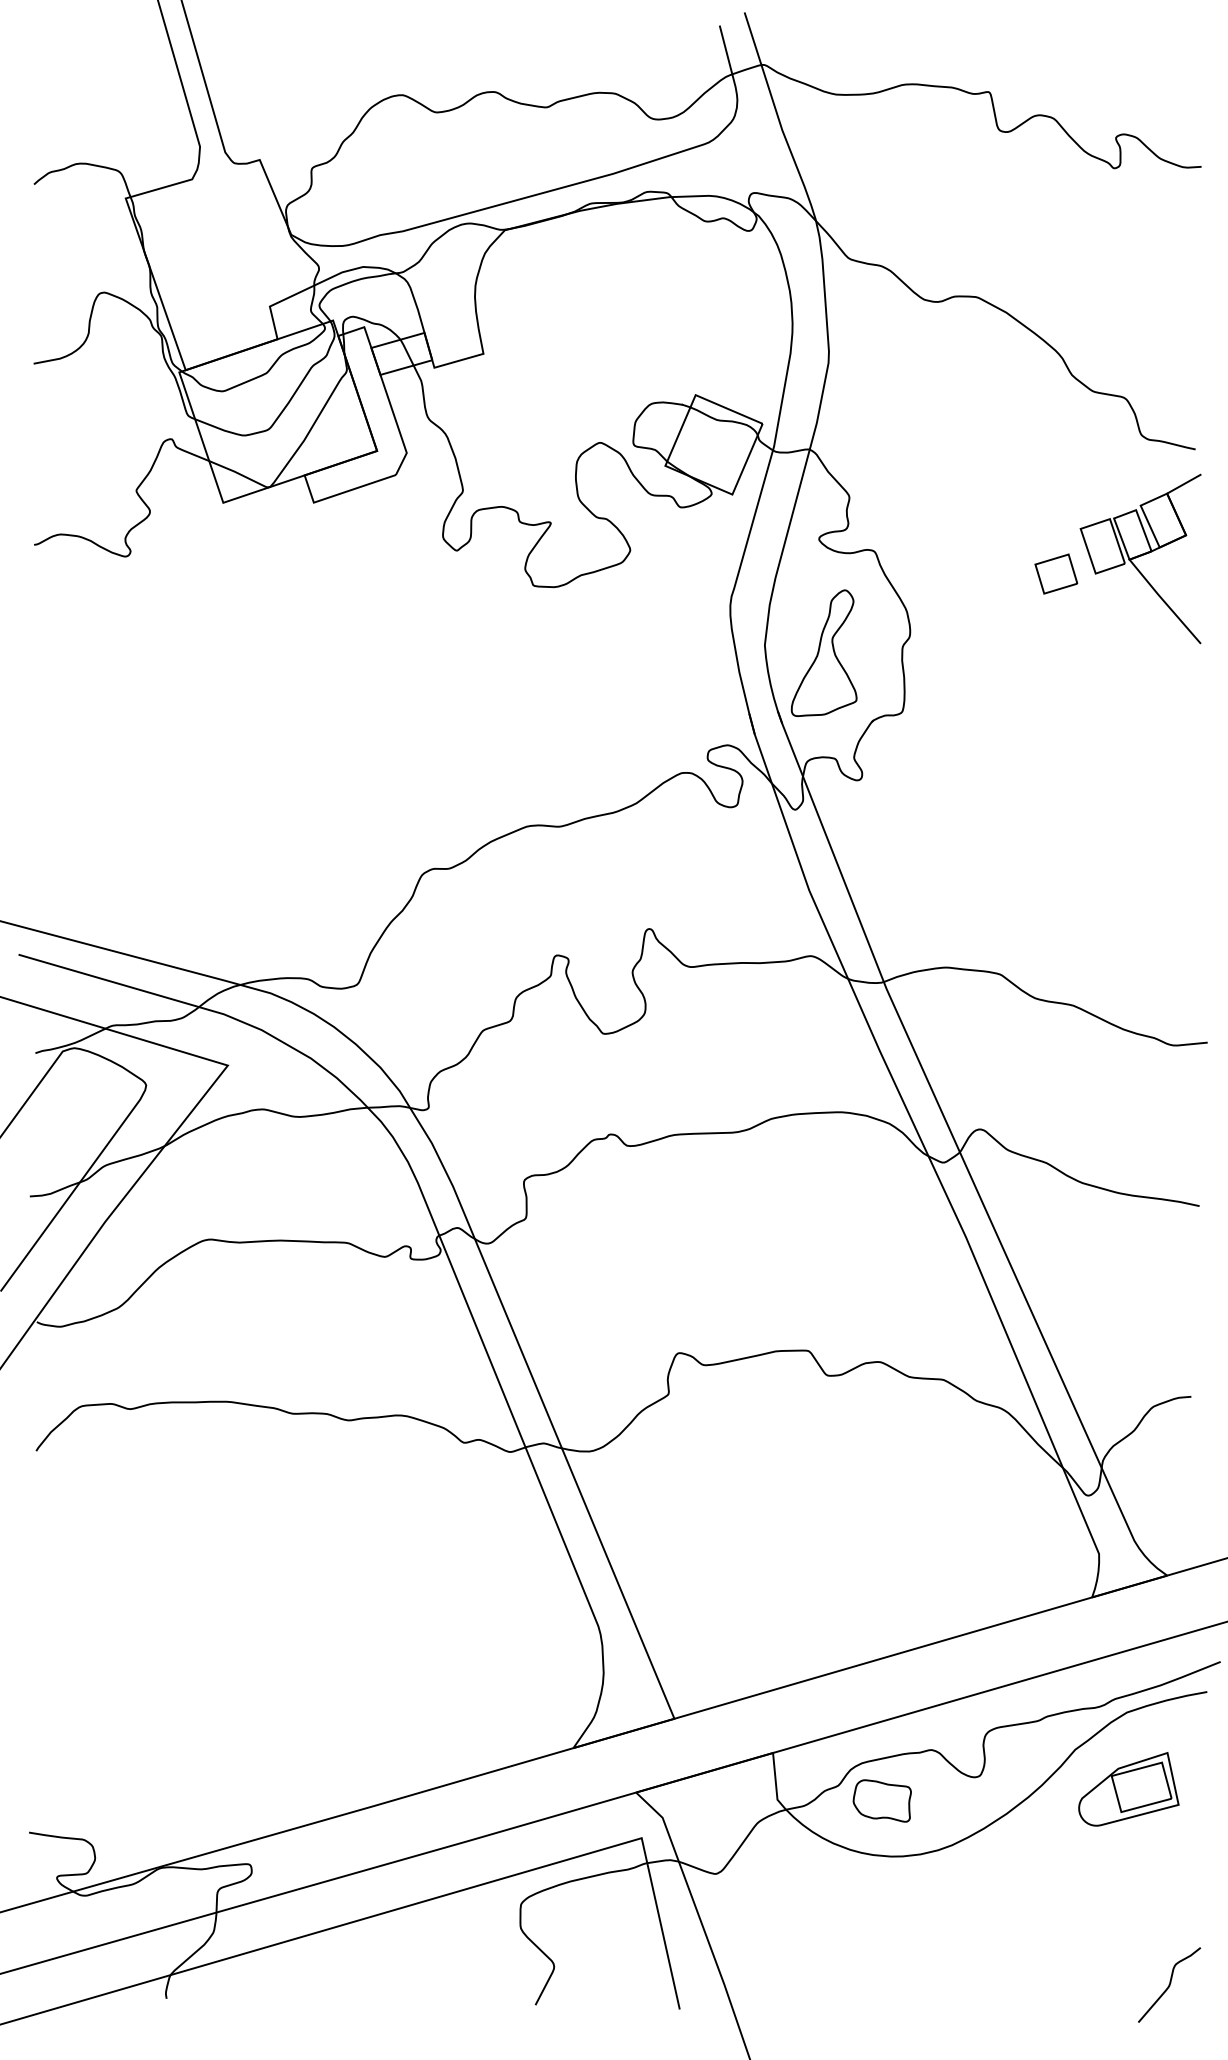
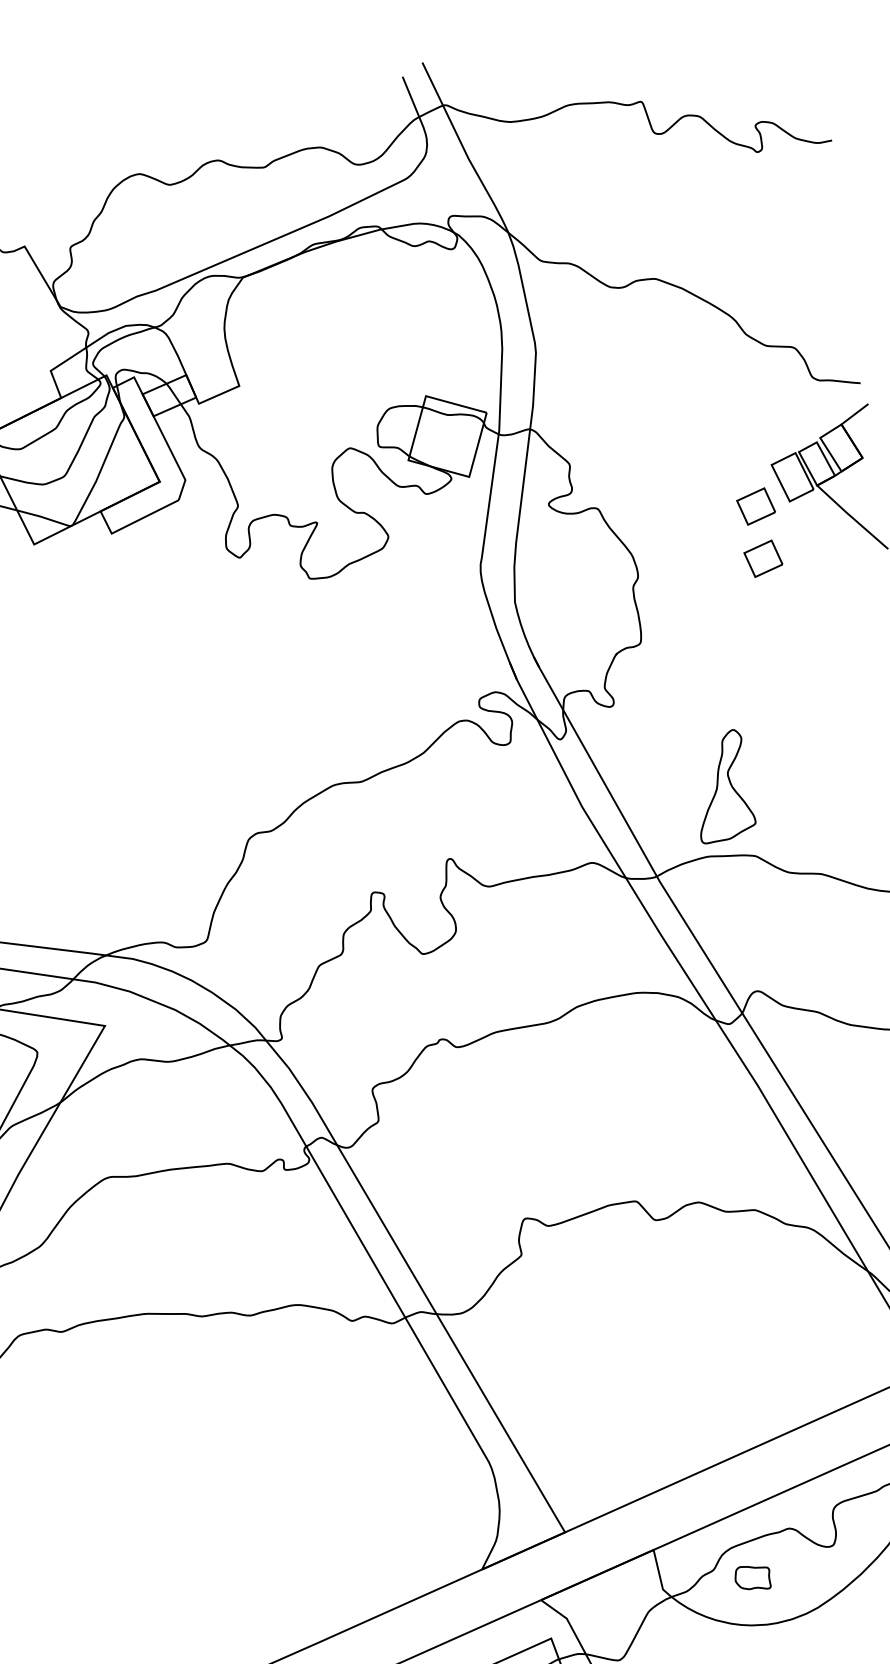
part: (1056, 634) -> (763, 558), added
part: (823, 652) -> (721, 785), moved
part: (881, 1800) -> (752, 1577), size x0.7

